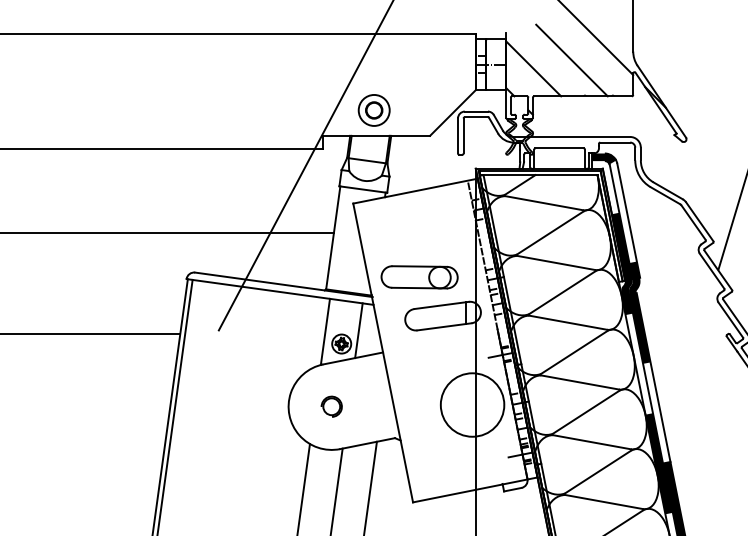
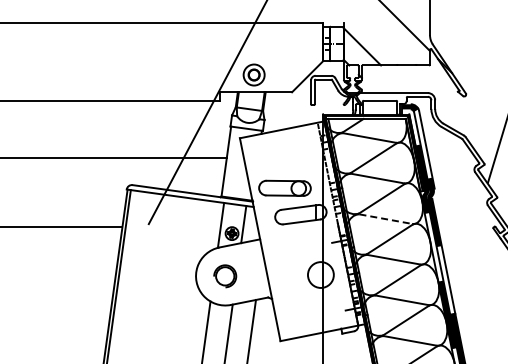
line: (572, 59) -> (388, 40), removed
line: (567, 323) -> (385, 219), solid -> dashed
circle: (471, 404) -> (320, 274), size x0.6
part: (332, 405) -> (225, 275), size x1.6

